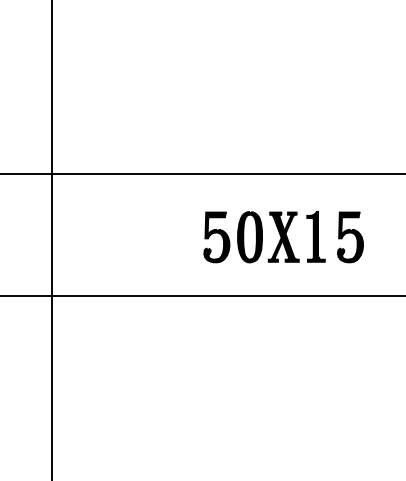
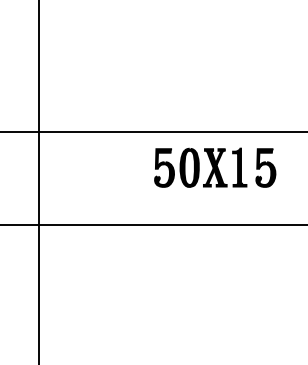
part: (283, 237) -> (215, 168), moved

